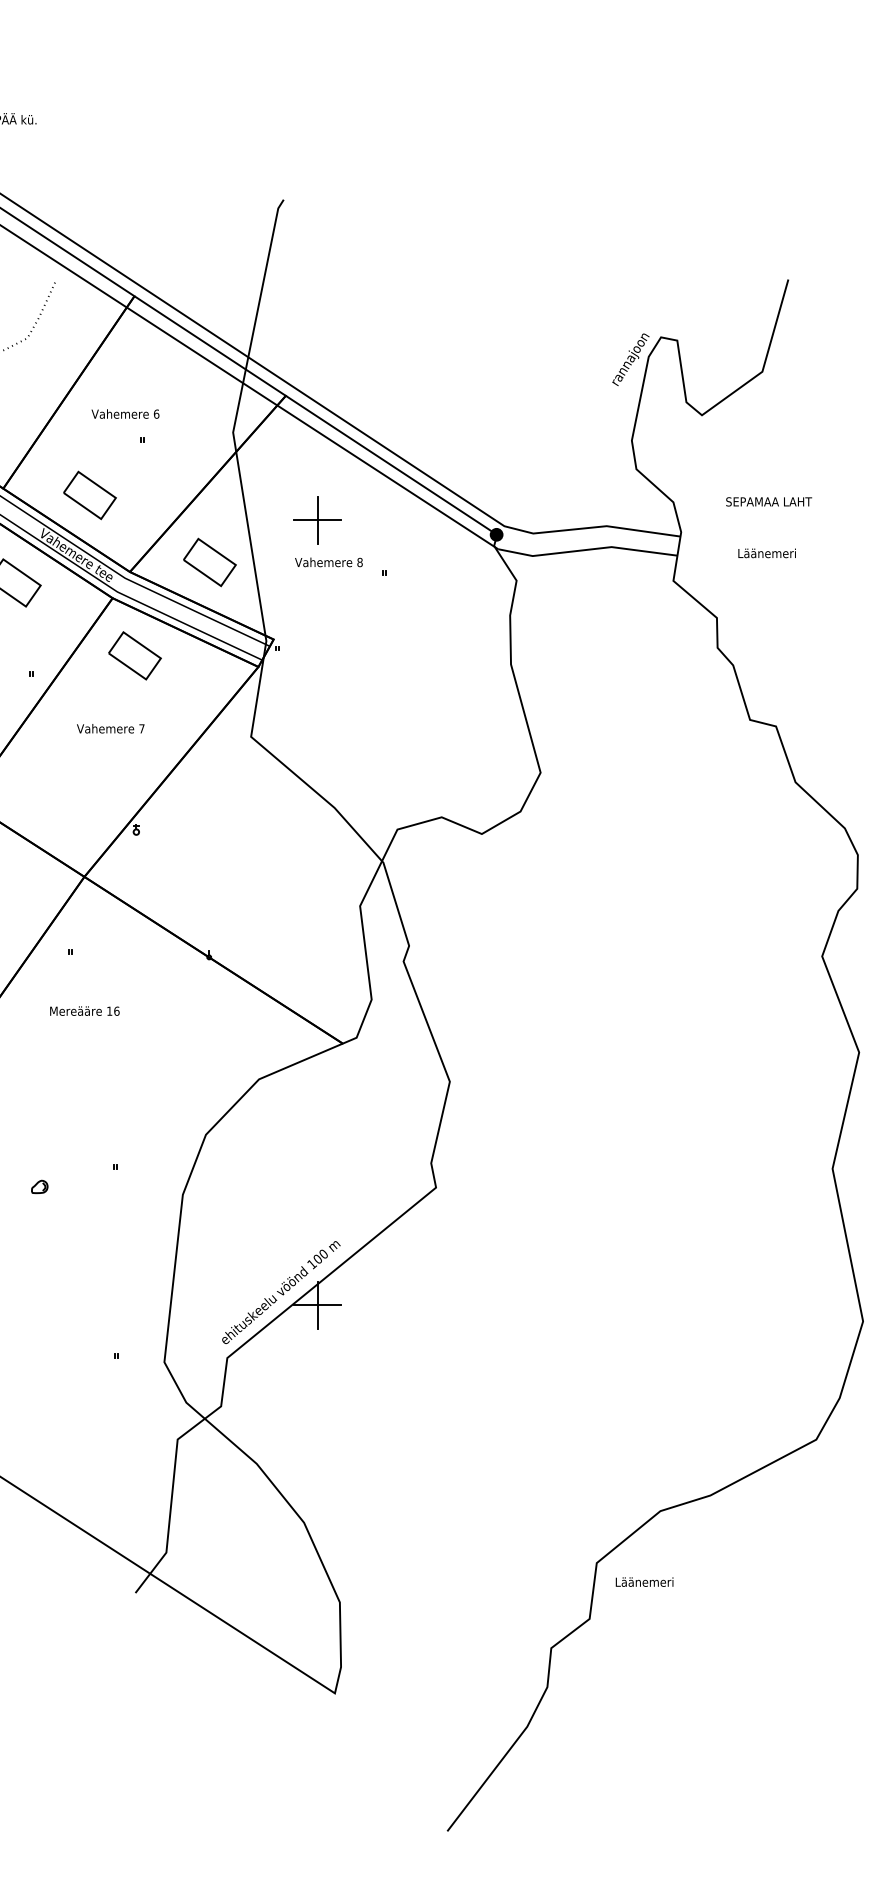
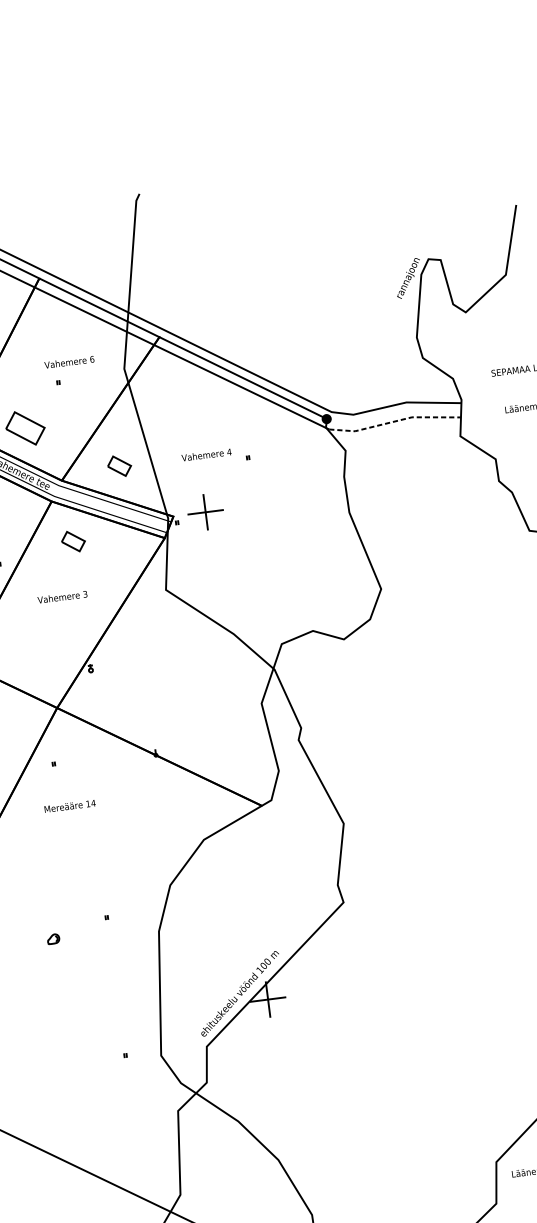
text: (125, 413) -> (69, 361), moved
part: (317, 520) -> (205, 512), moved
line: (587, 549) -> (394, 421), solid -> dashed
part: (209, 562) -> (119, 466), size x0.6
text: (359, 562) -> (228, 452), 8 -> 4
part: (134, 655) -> (73, 541), size x0.6
text: (141, 728) -> (85, 594), 7 -> 3
text: (116, 1010) -> (93, 802), 16 -> 14

